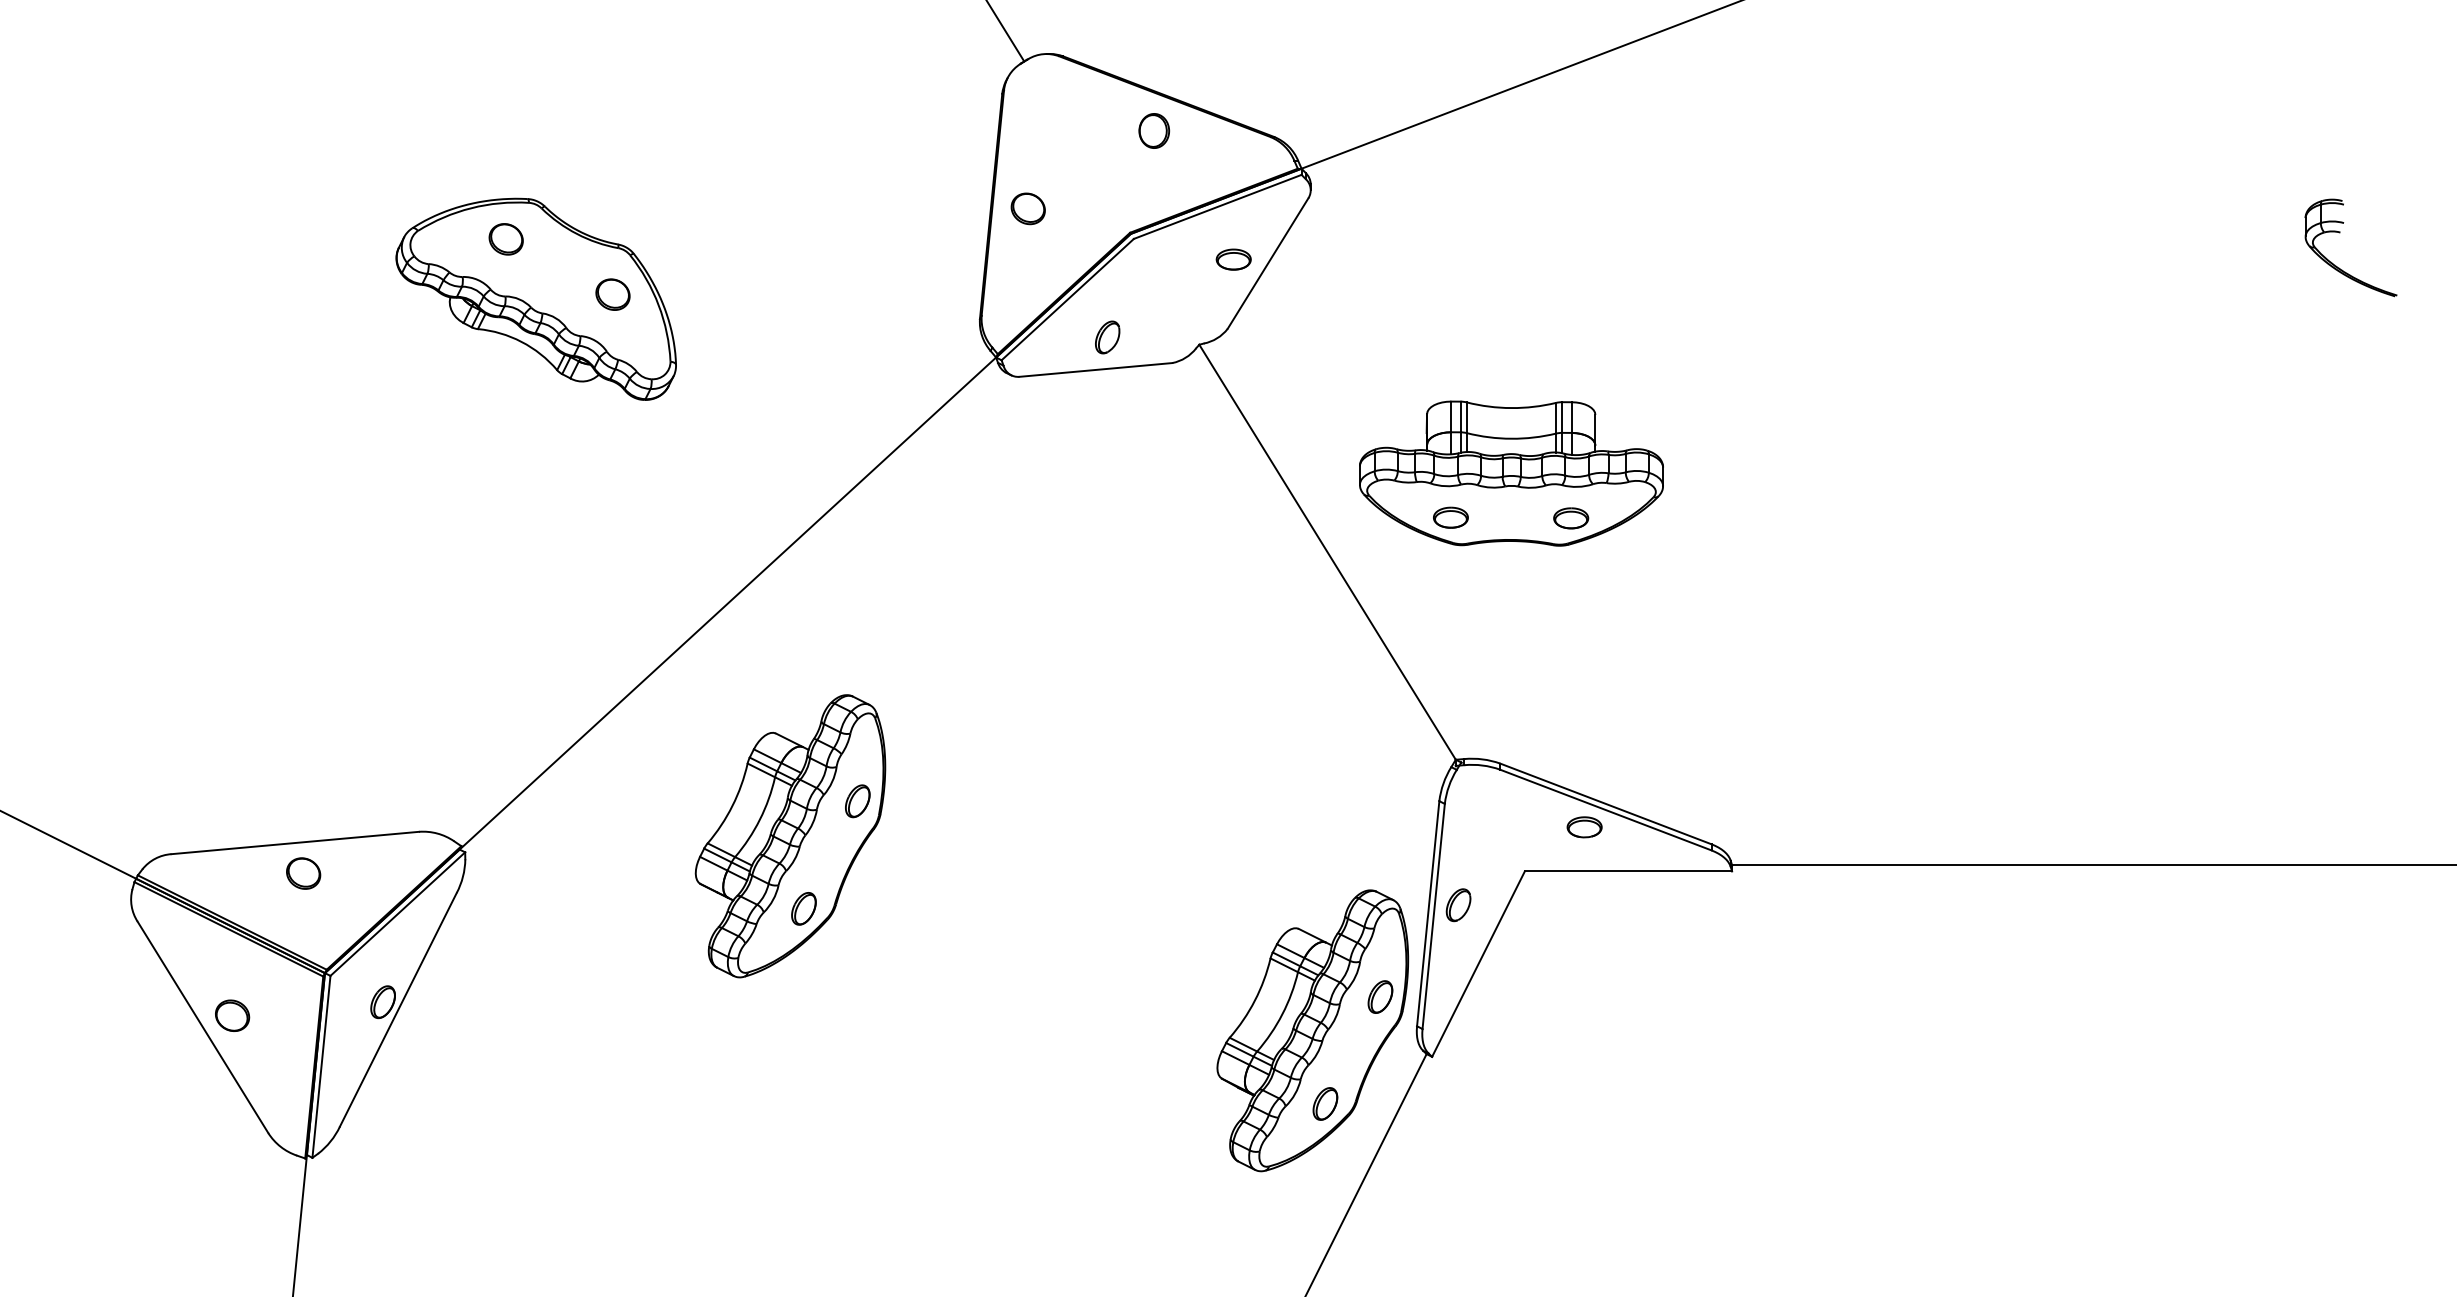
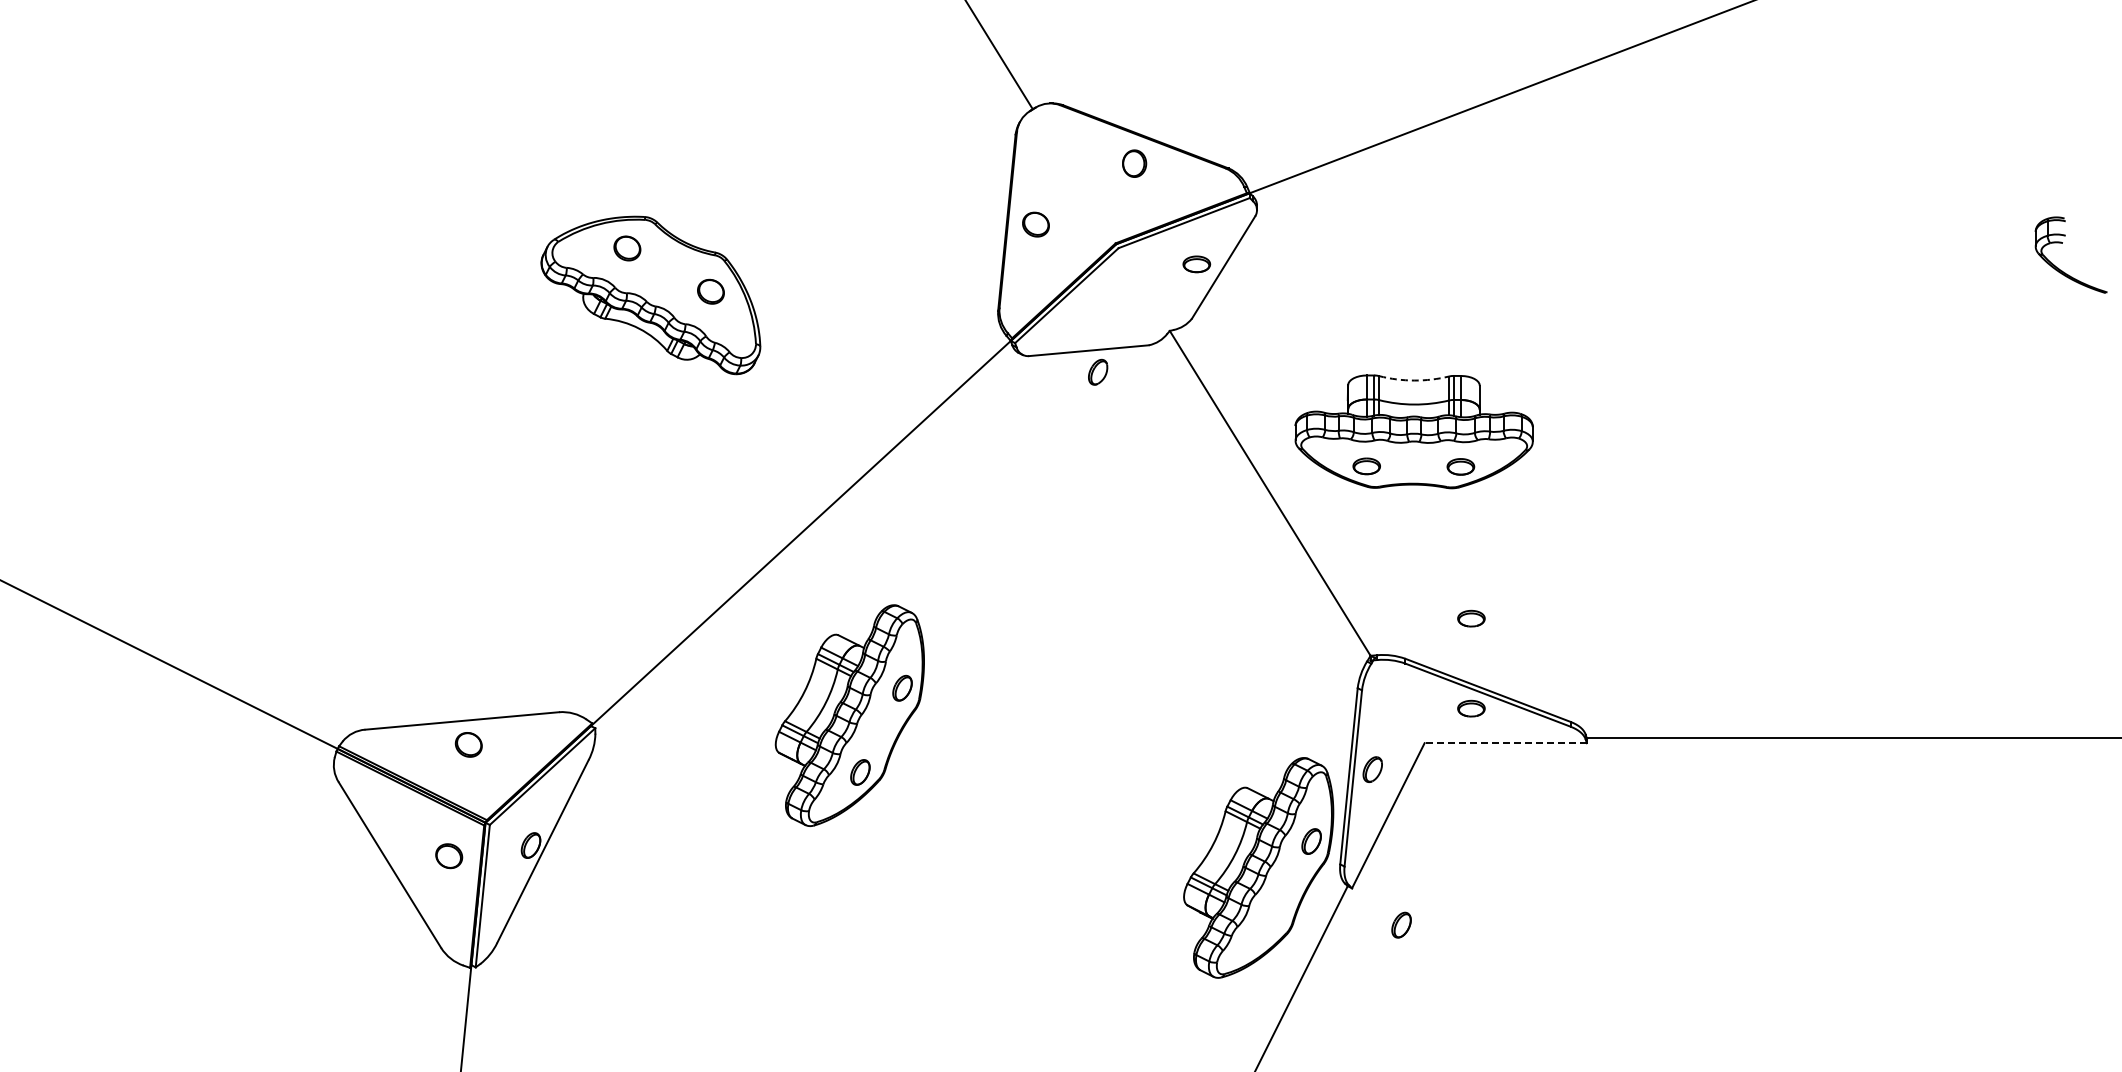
part: (1108, 336) -> (1098, 371), moved
arc: (1511, 408) -> (1414, 380), solid -> dashed
part: (1584, 712) -> (1471, 618), added
line: (1628, 871) -> (1505, 743), solid -> dashed
part: (232, 1016) -> (449, 856), moved
part: (1325, 1103) -> (1401, 924), moved

